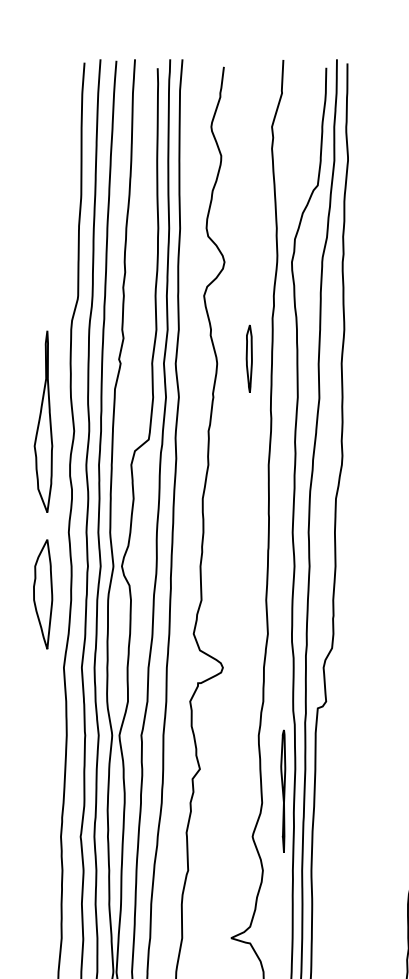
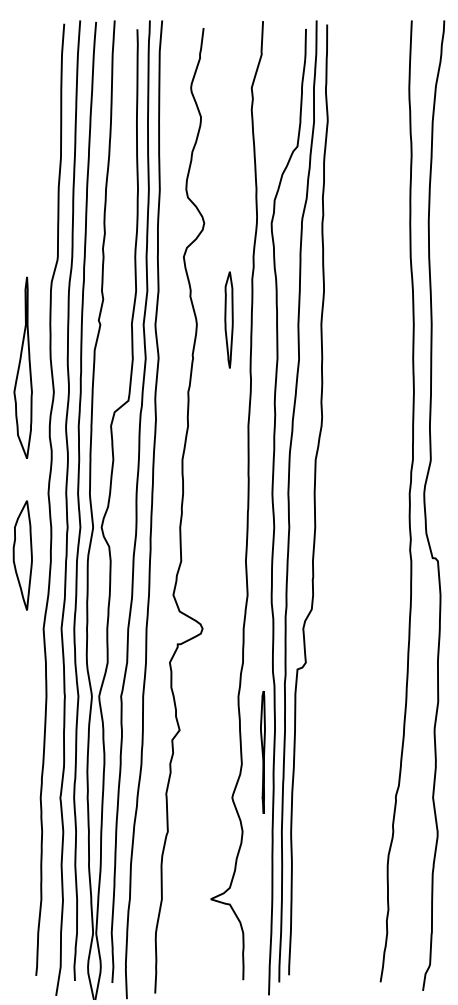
part: (248, 358) -> (228, 319), size x1.43
part: (42, 421) -> (22, 367), moved

